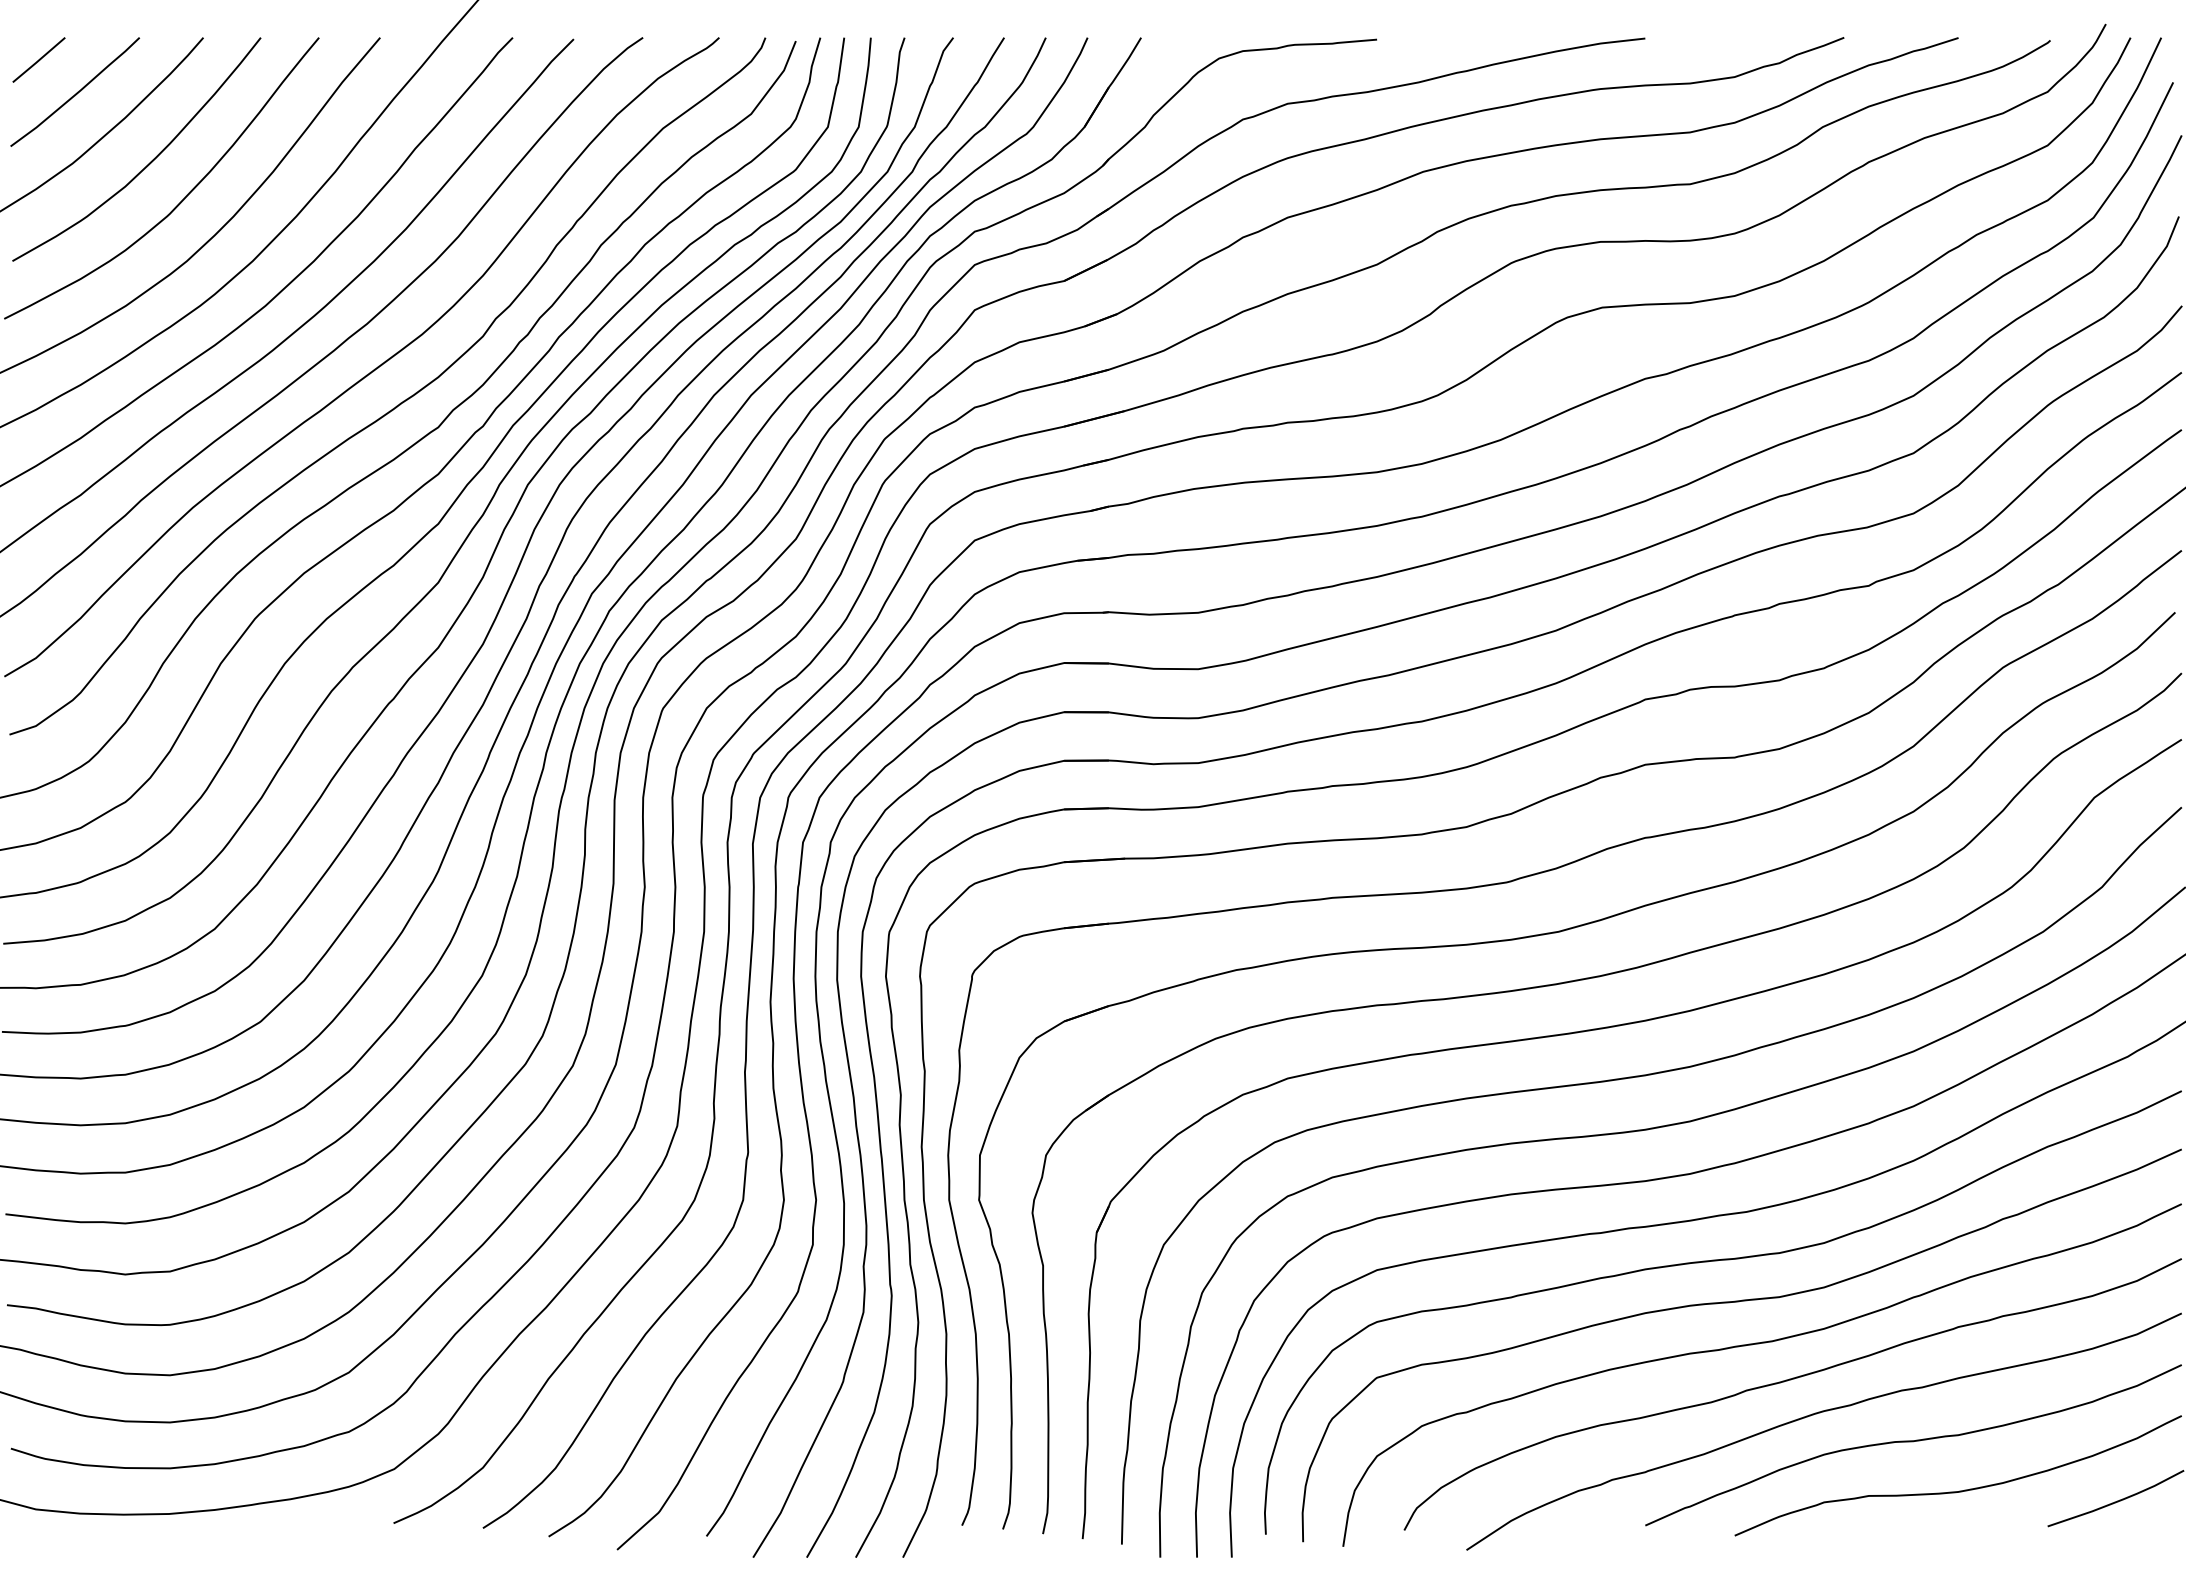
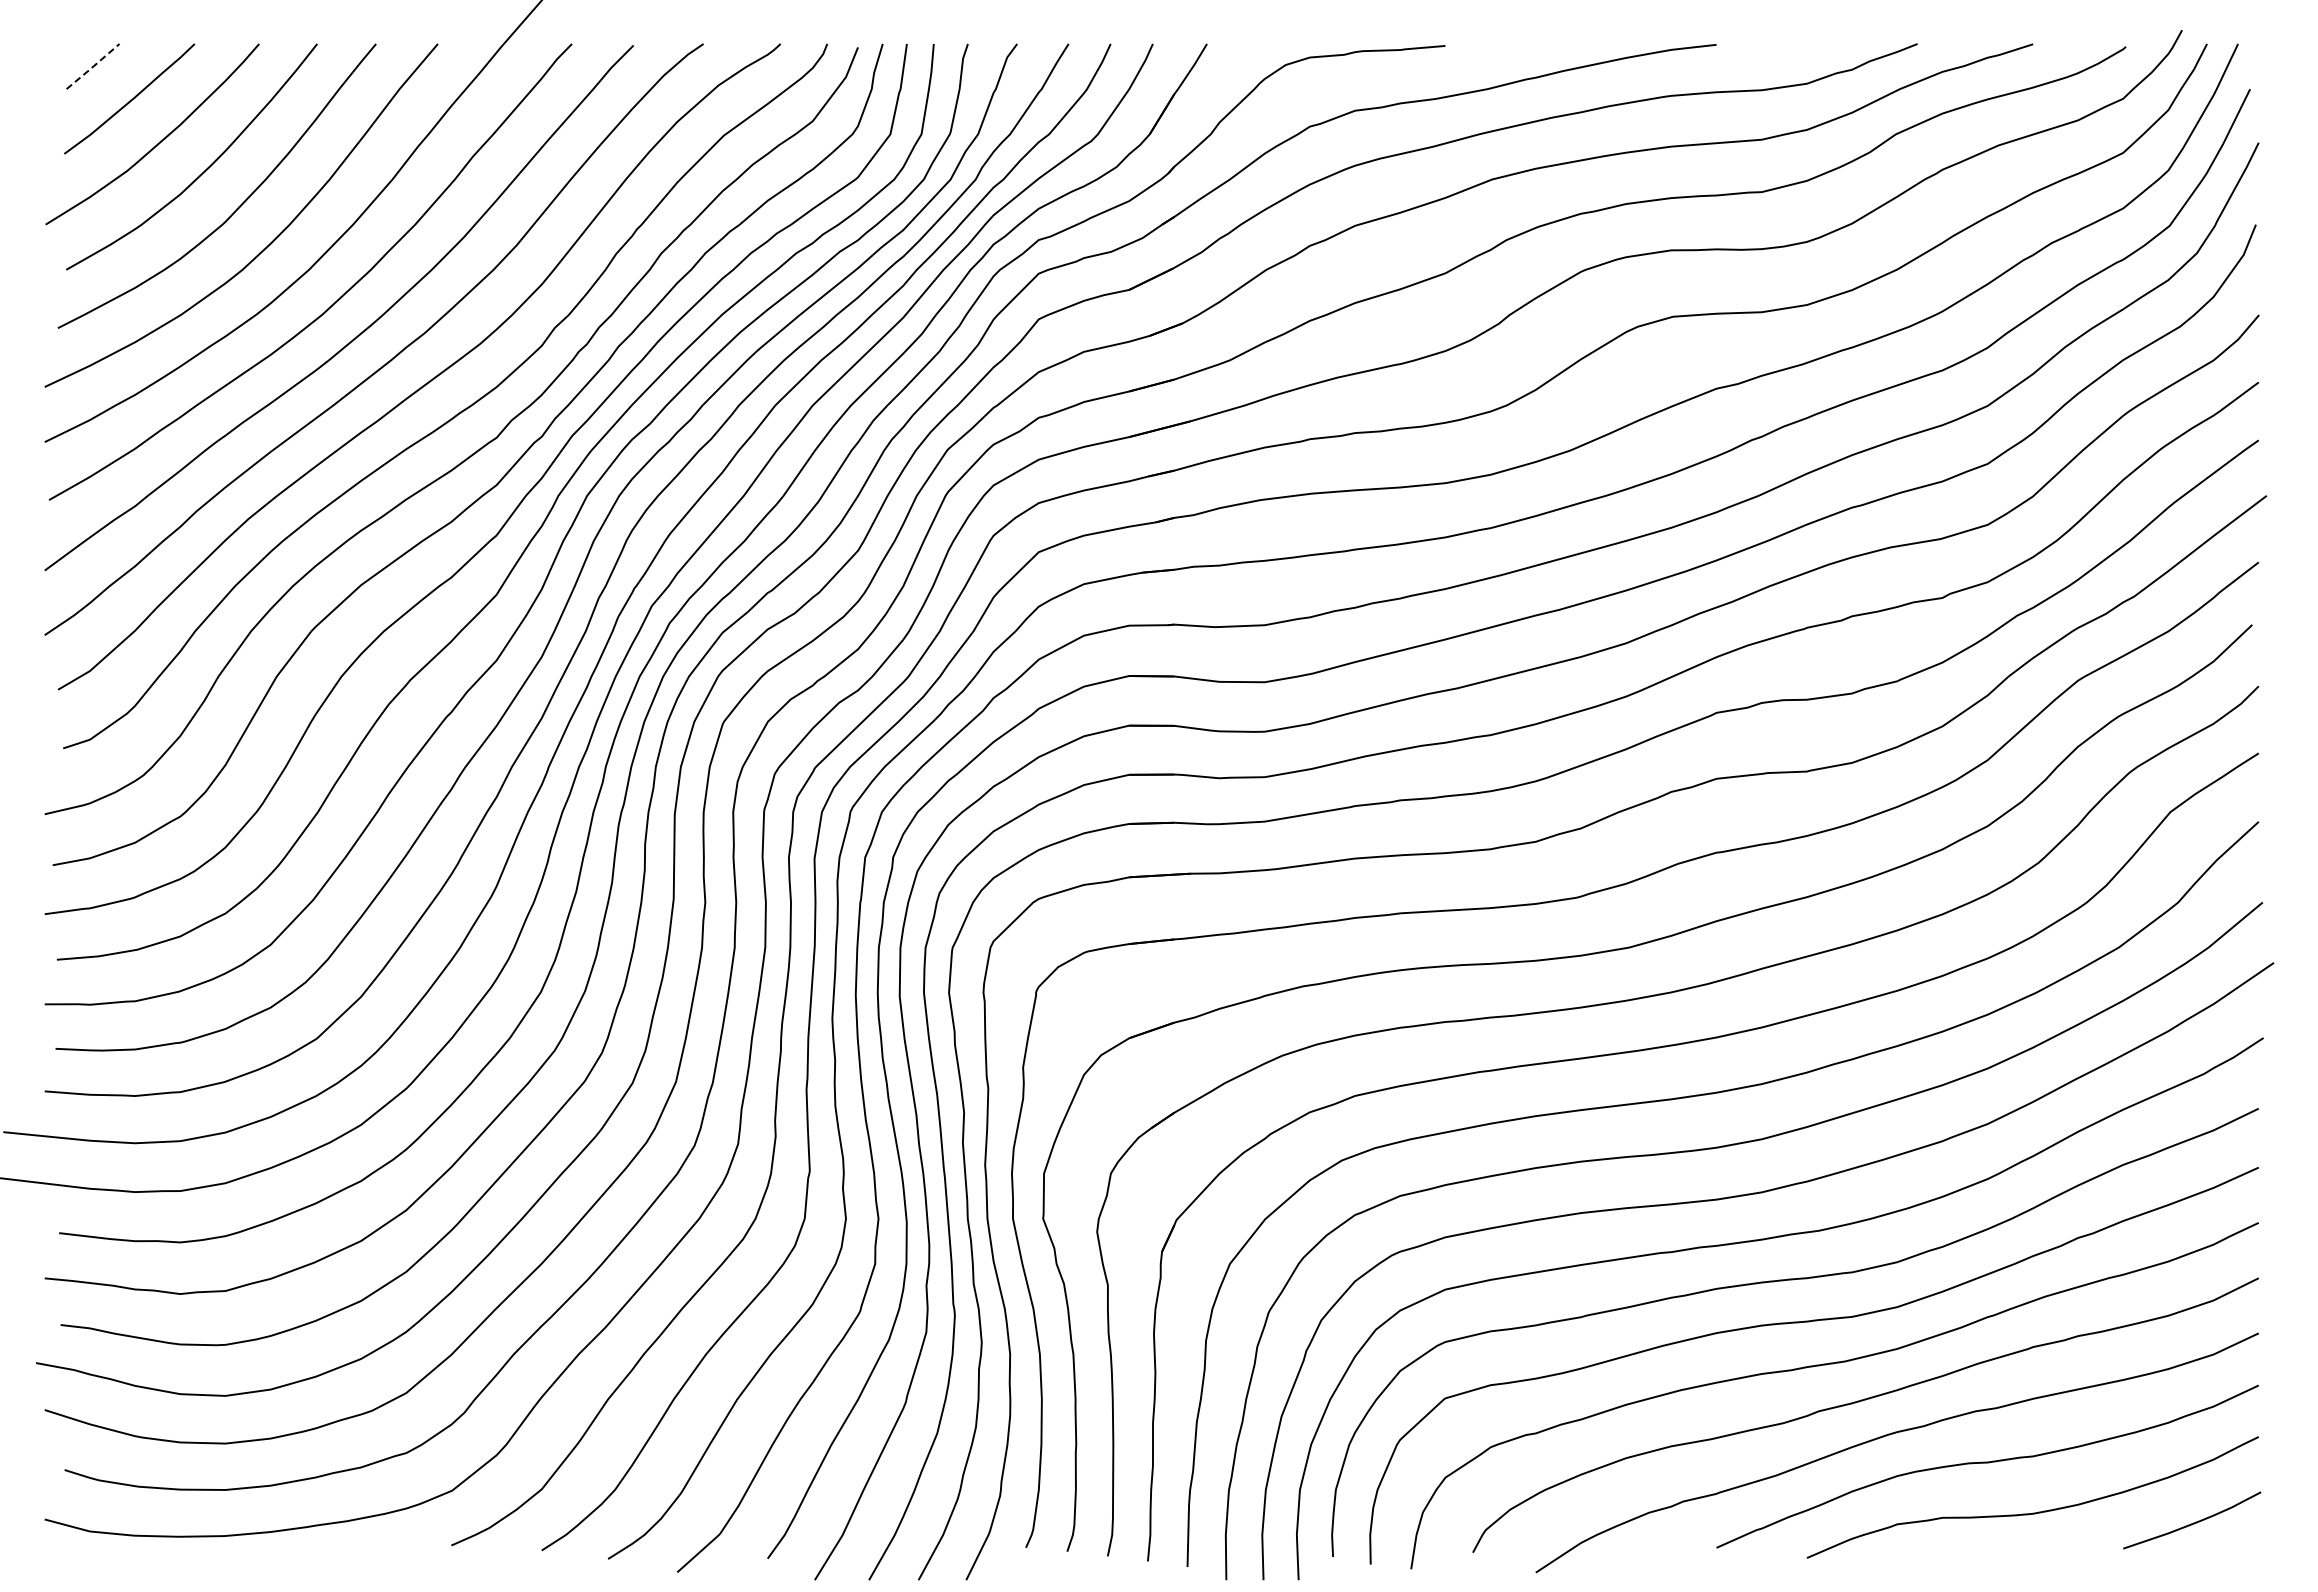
line: (38, 60) -> (92, 67), solid -> dashed

